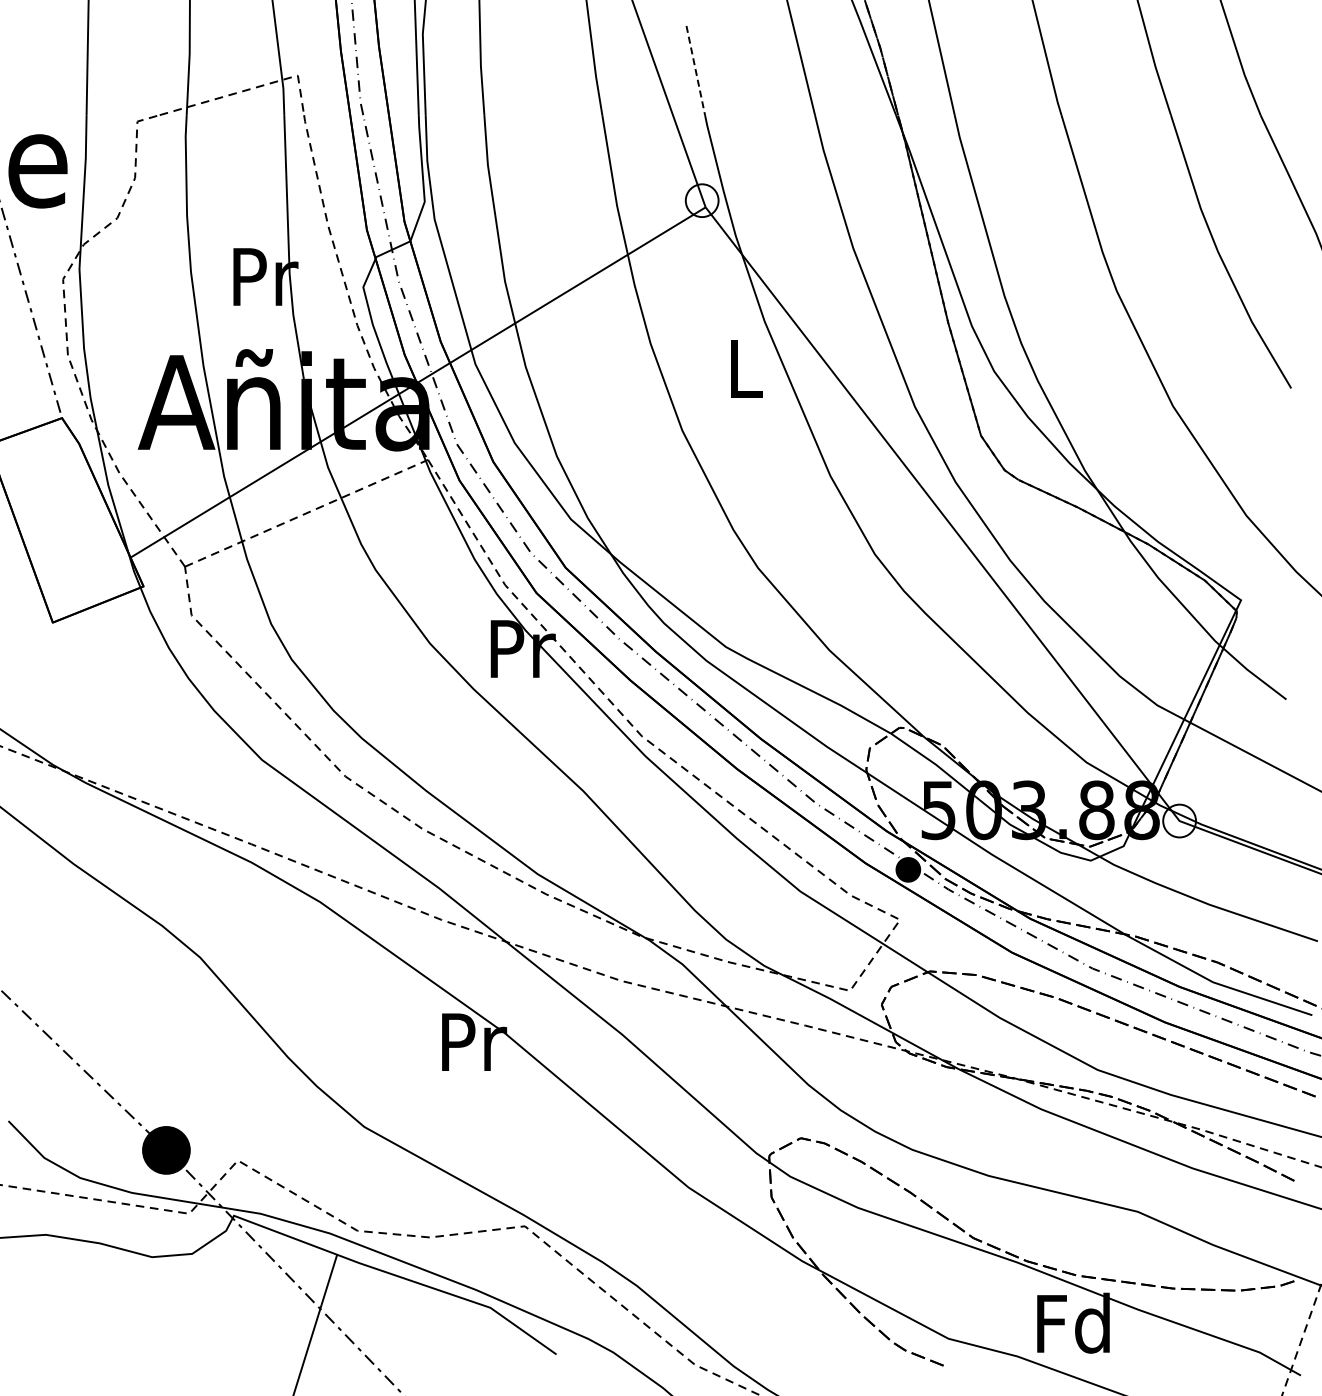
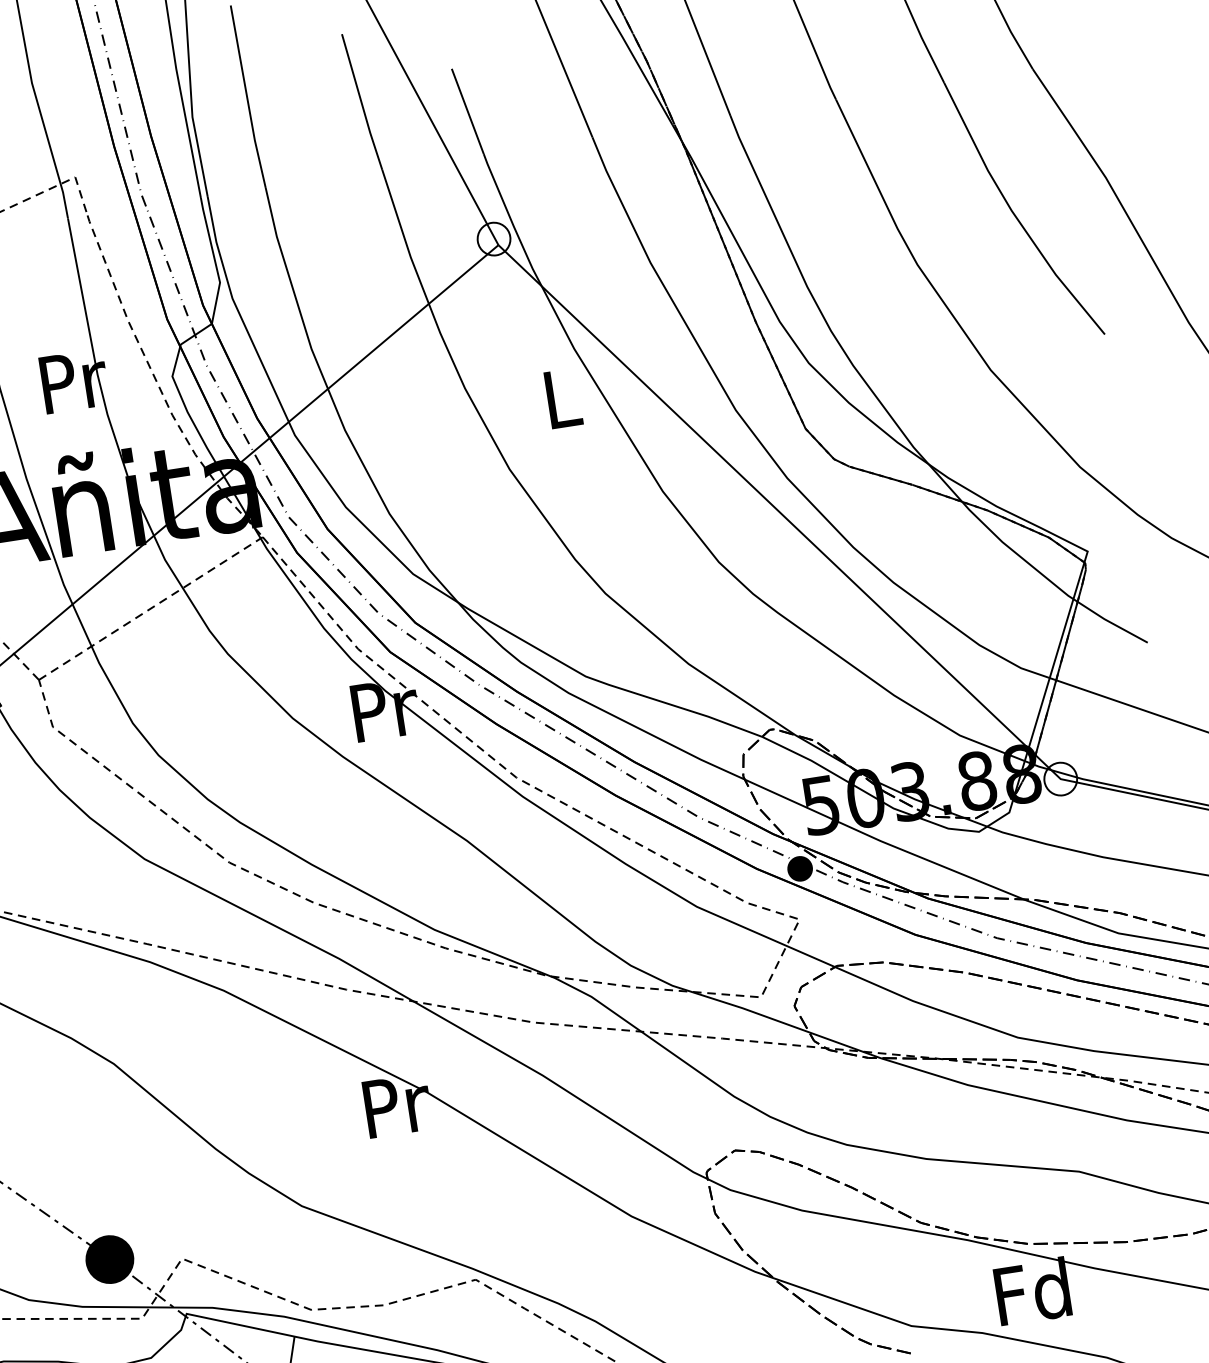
line: (695, 70) -> (467, 111), dashed -> solid

